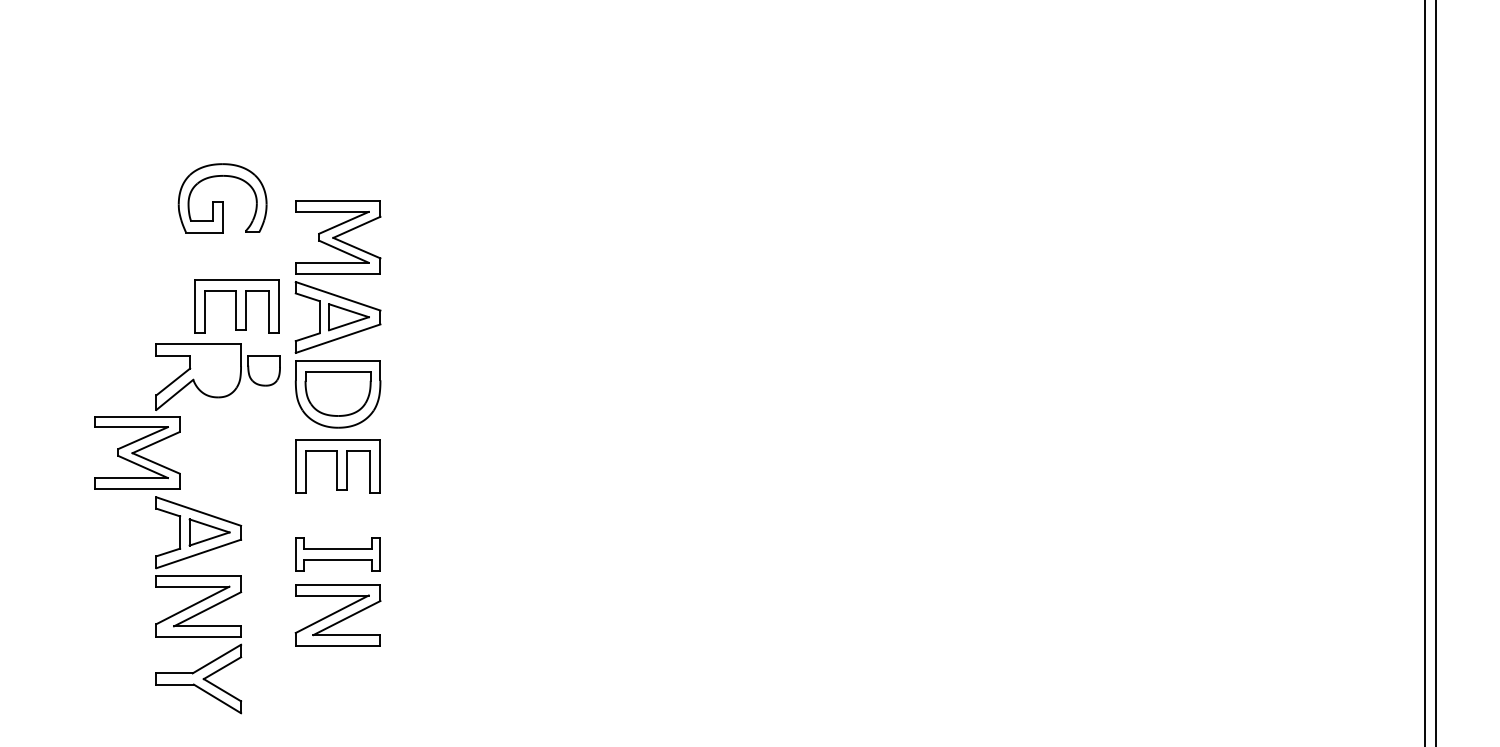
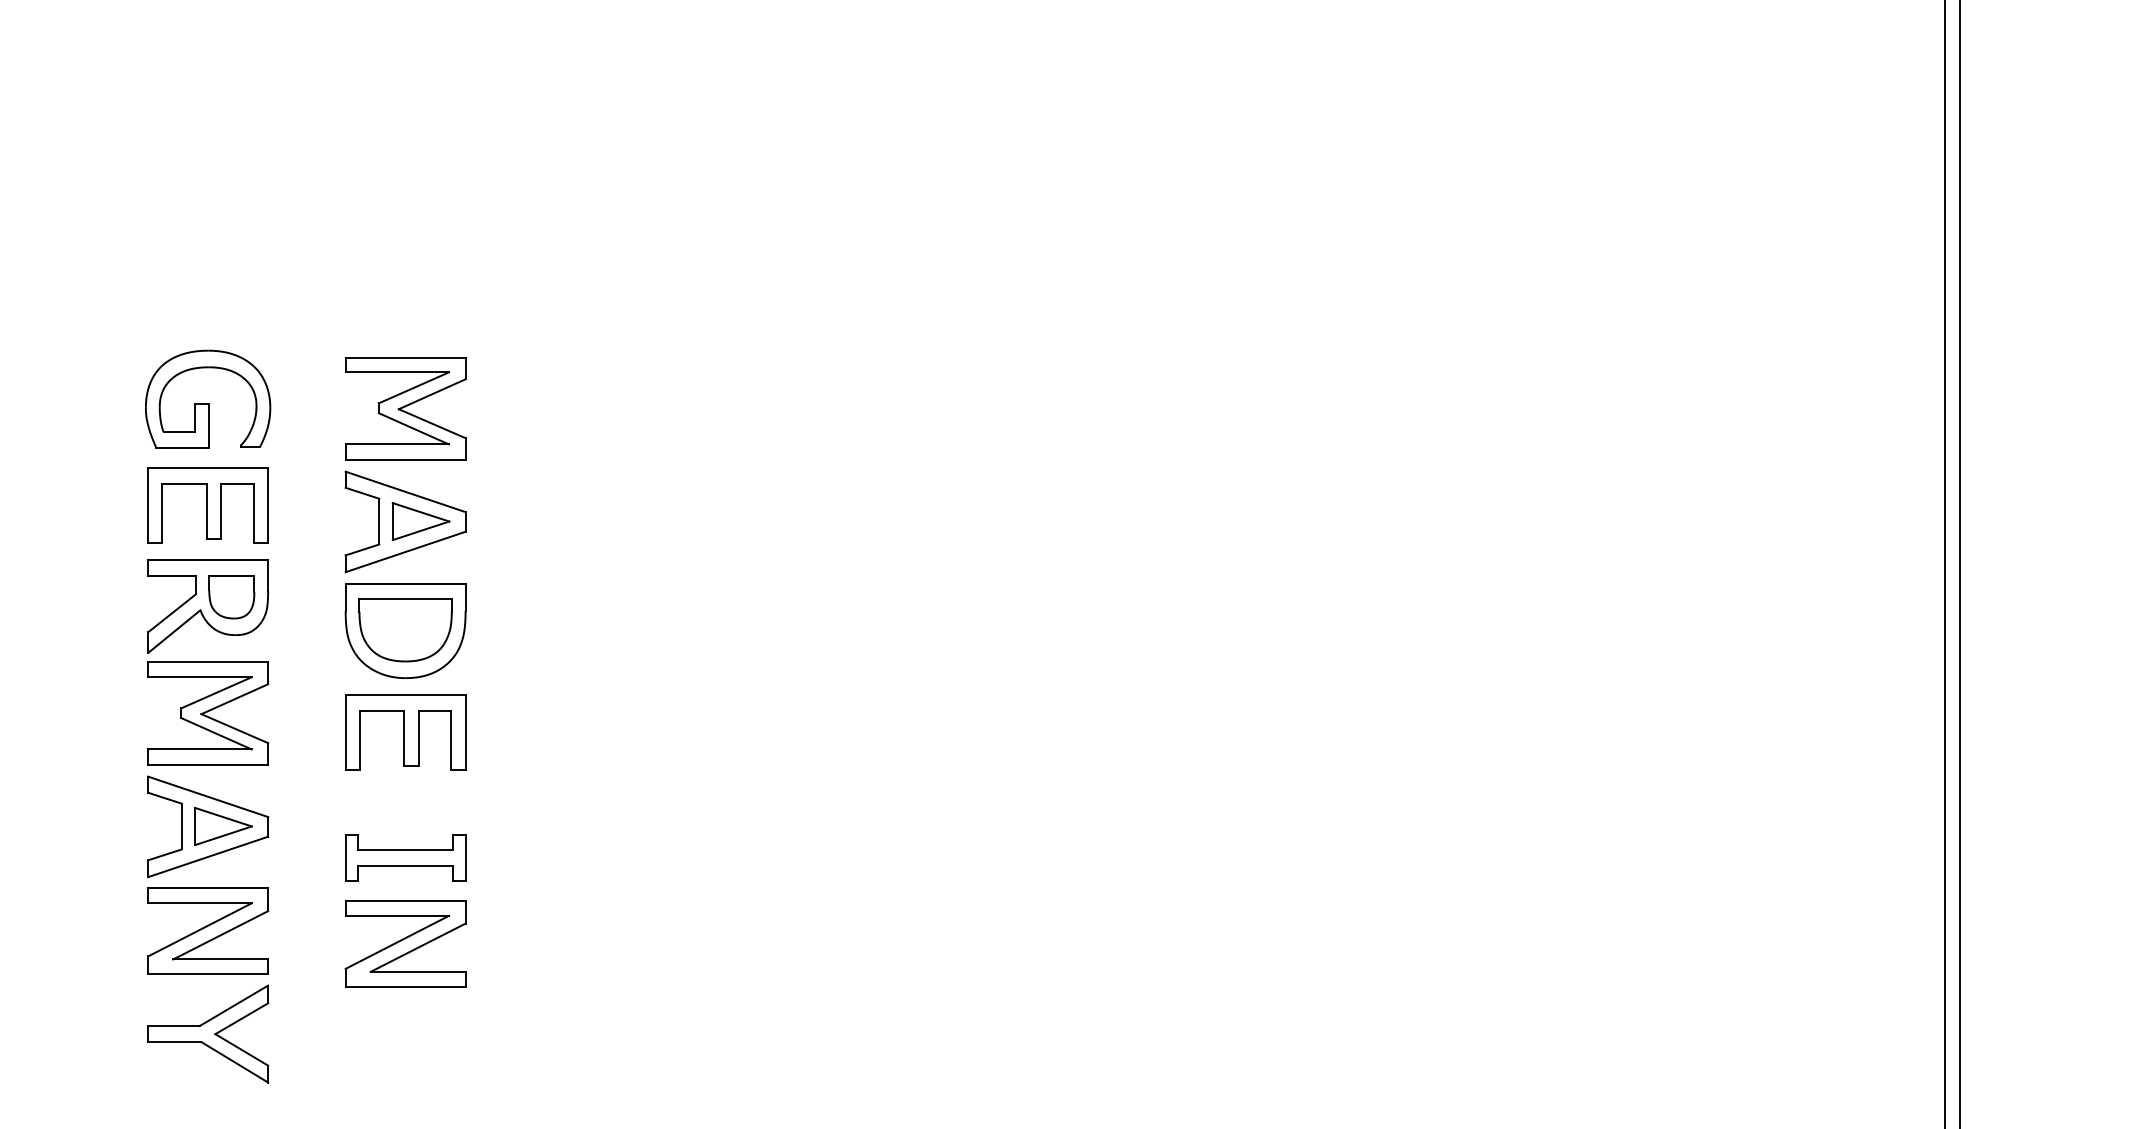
part: (222, 197) -> (208, 398), moved
part: (236, 306) -> (207, 505), moved
part: (263, 370) -> (231, 597), moved
part: (137, 452) -> (208, 713), moved

